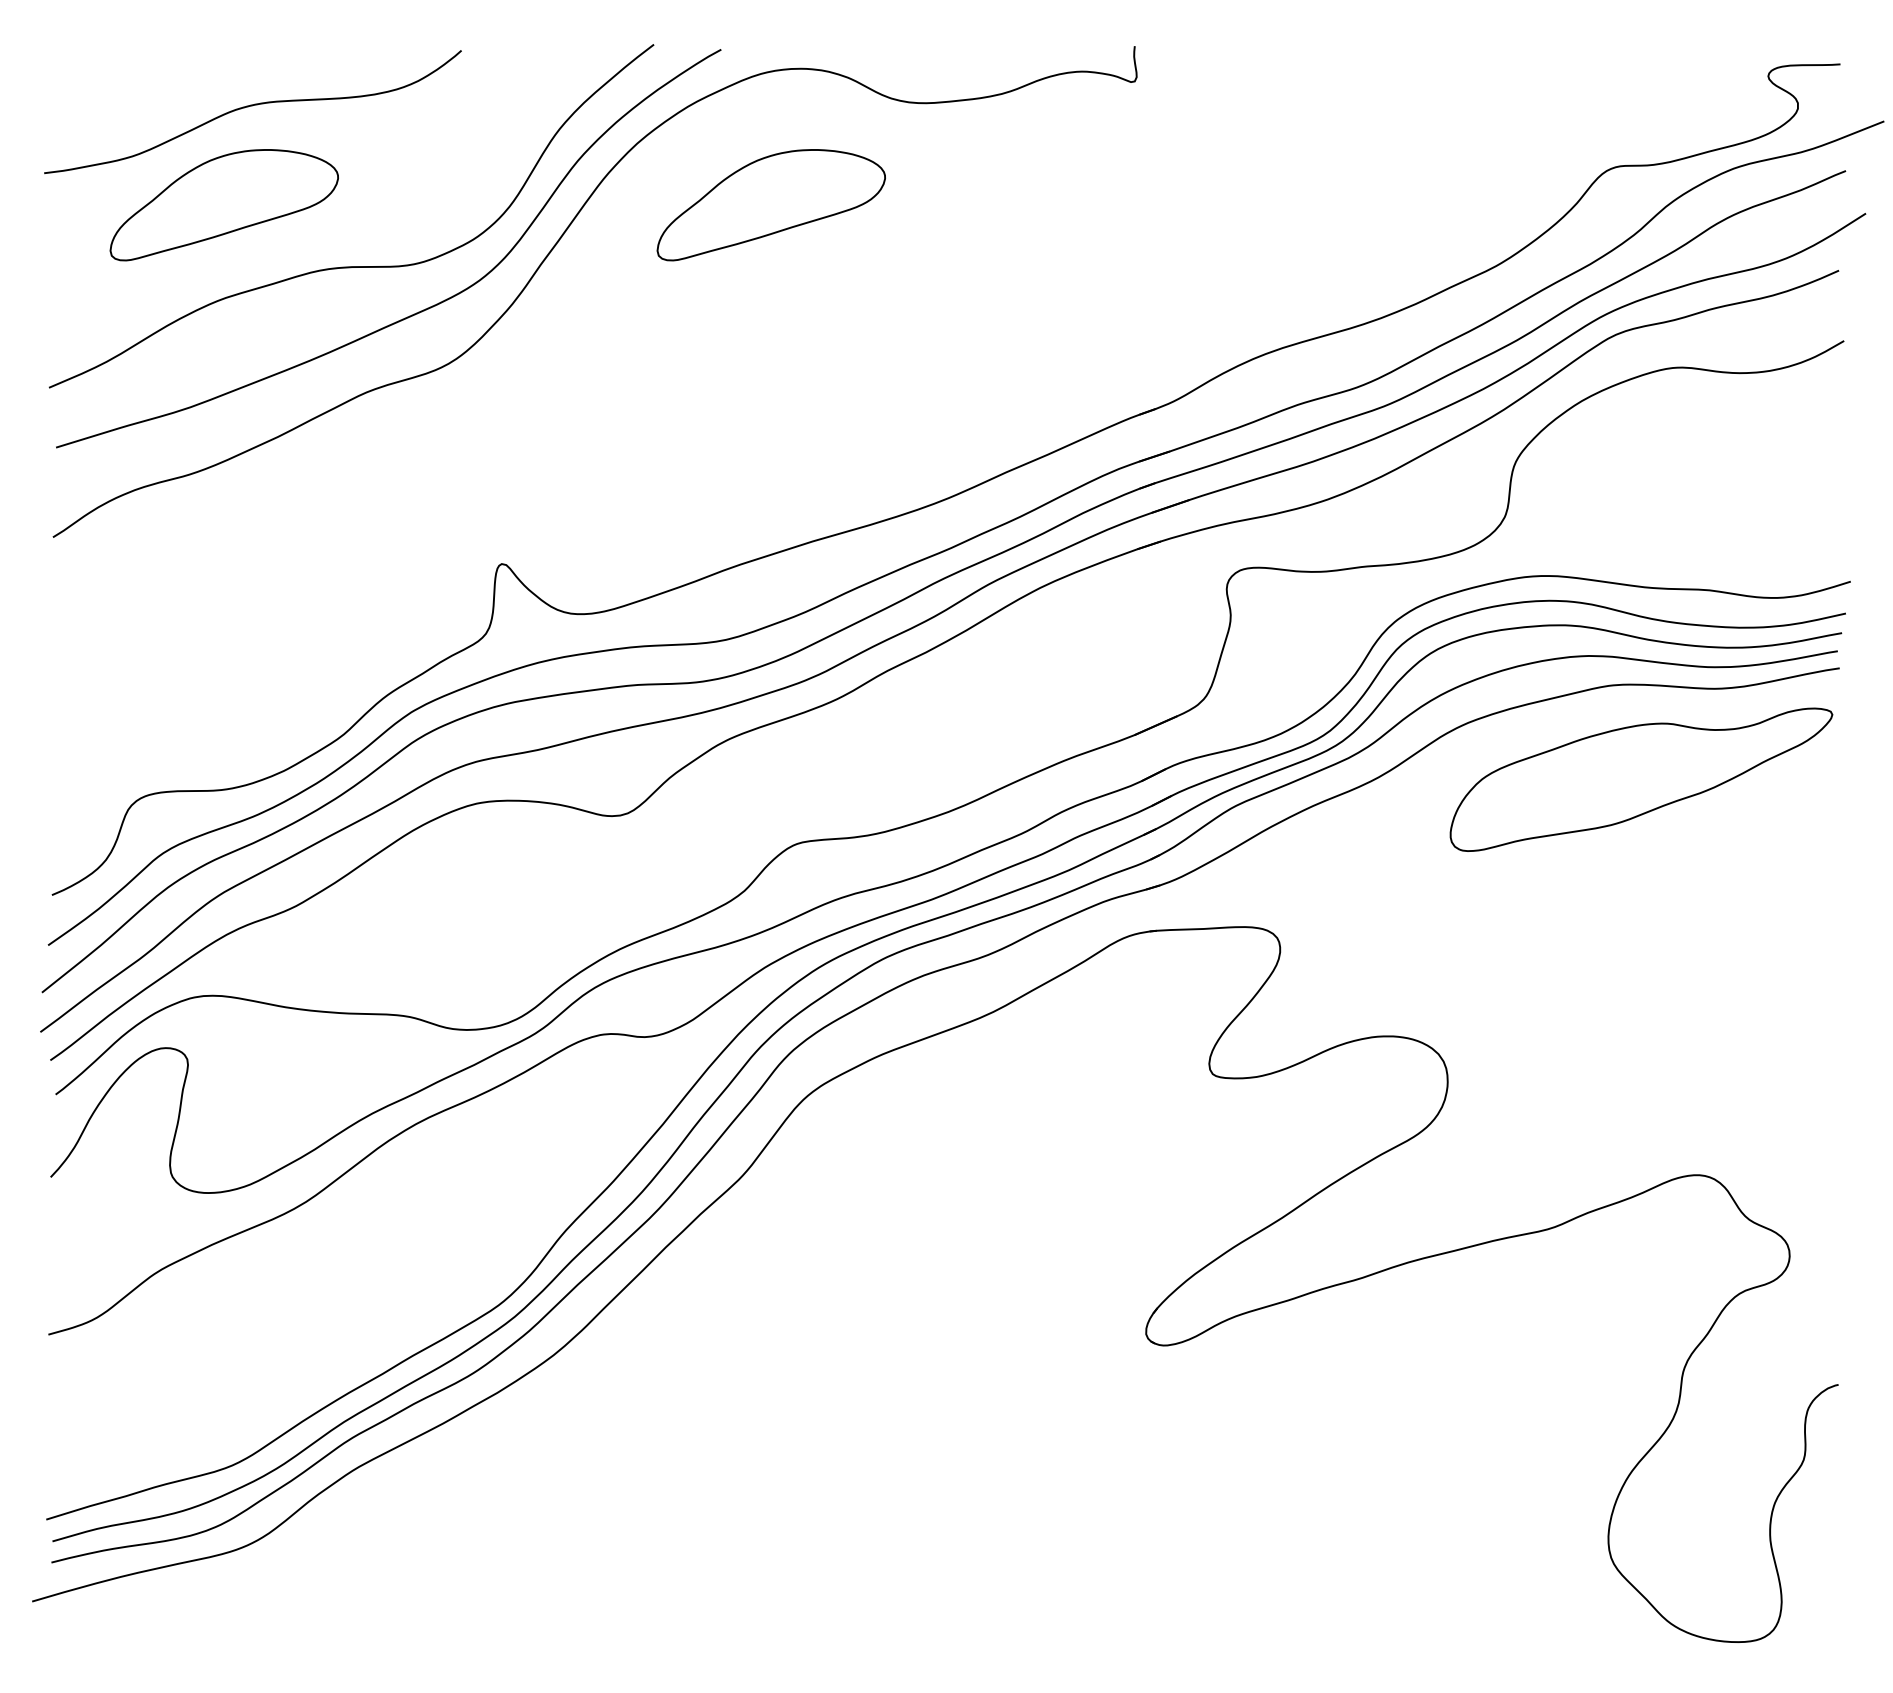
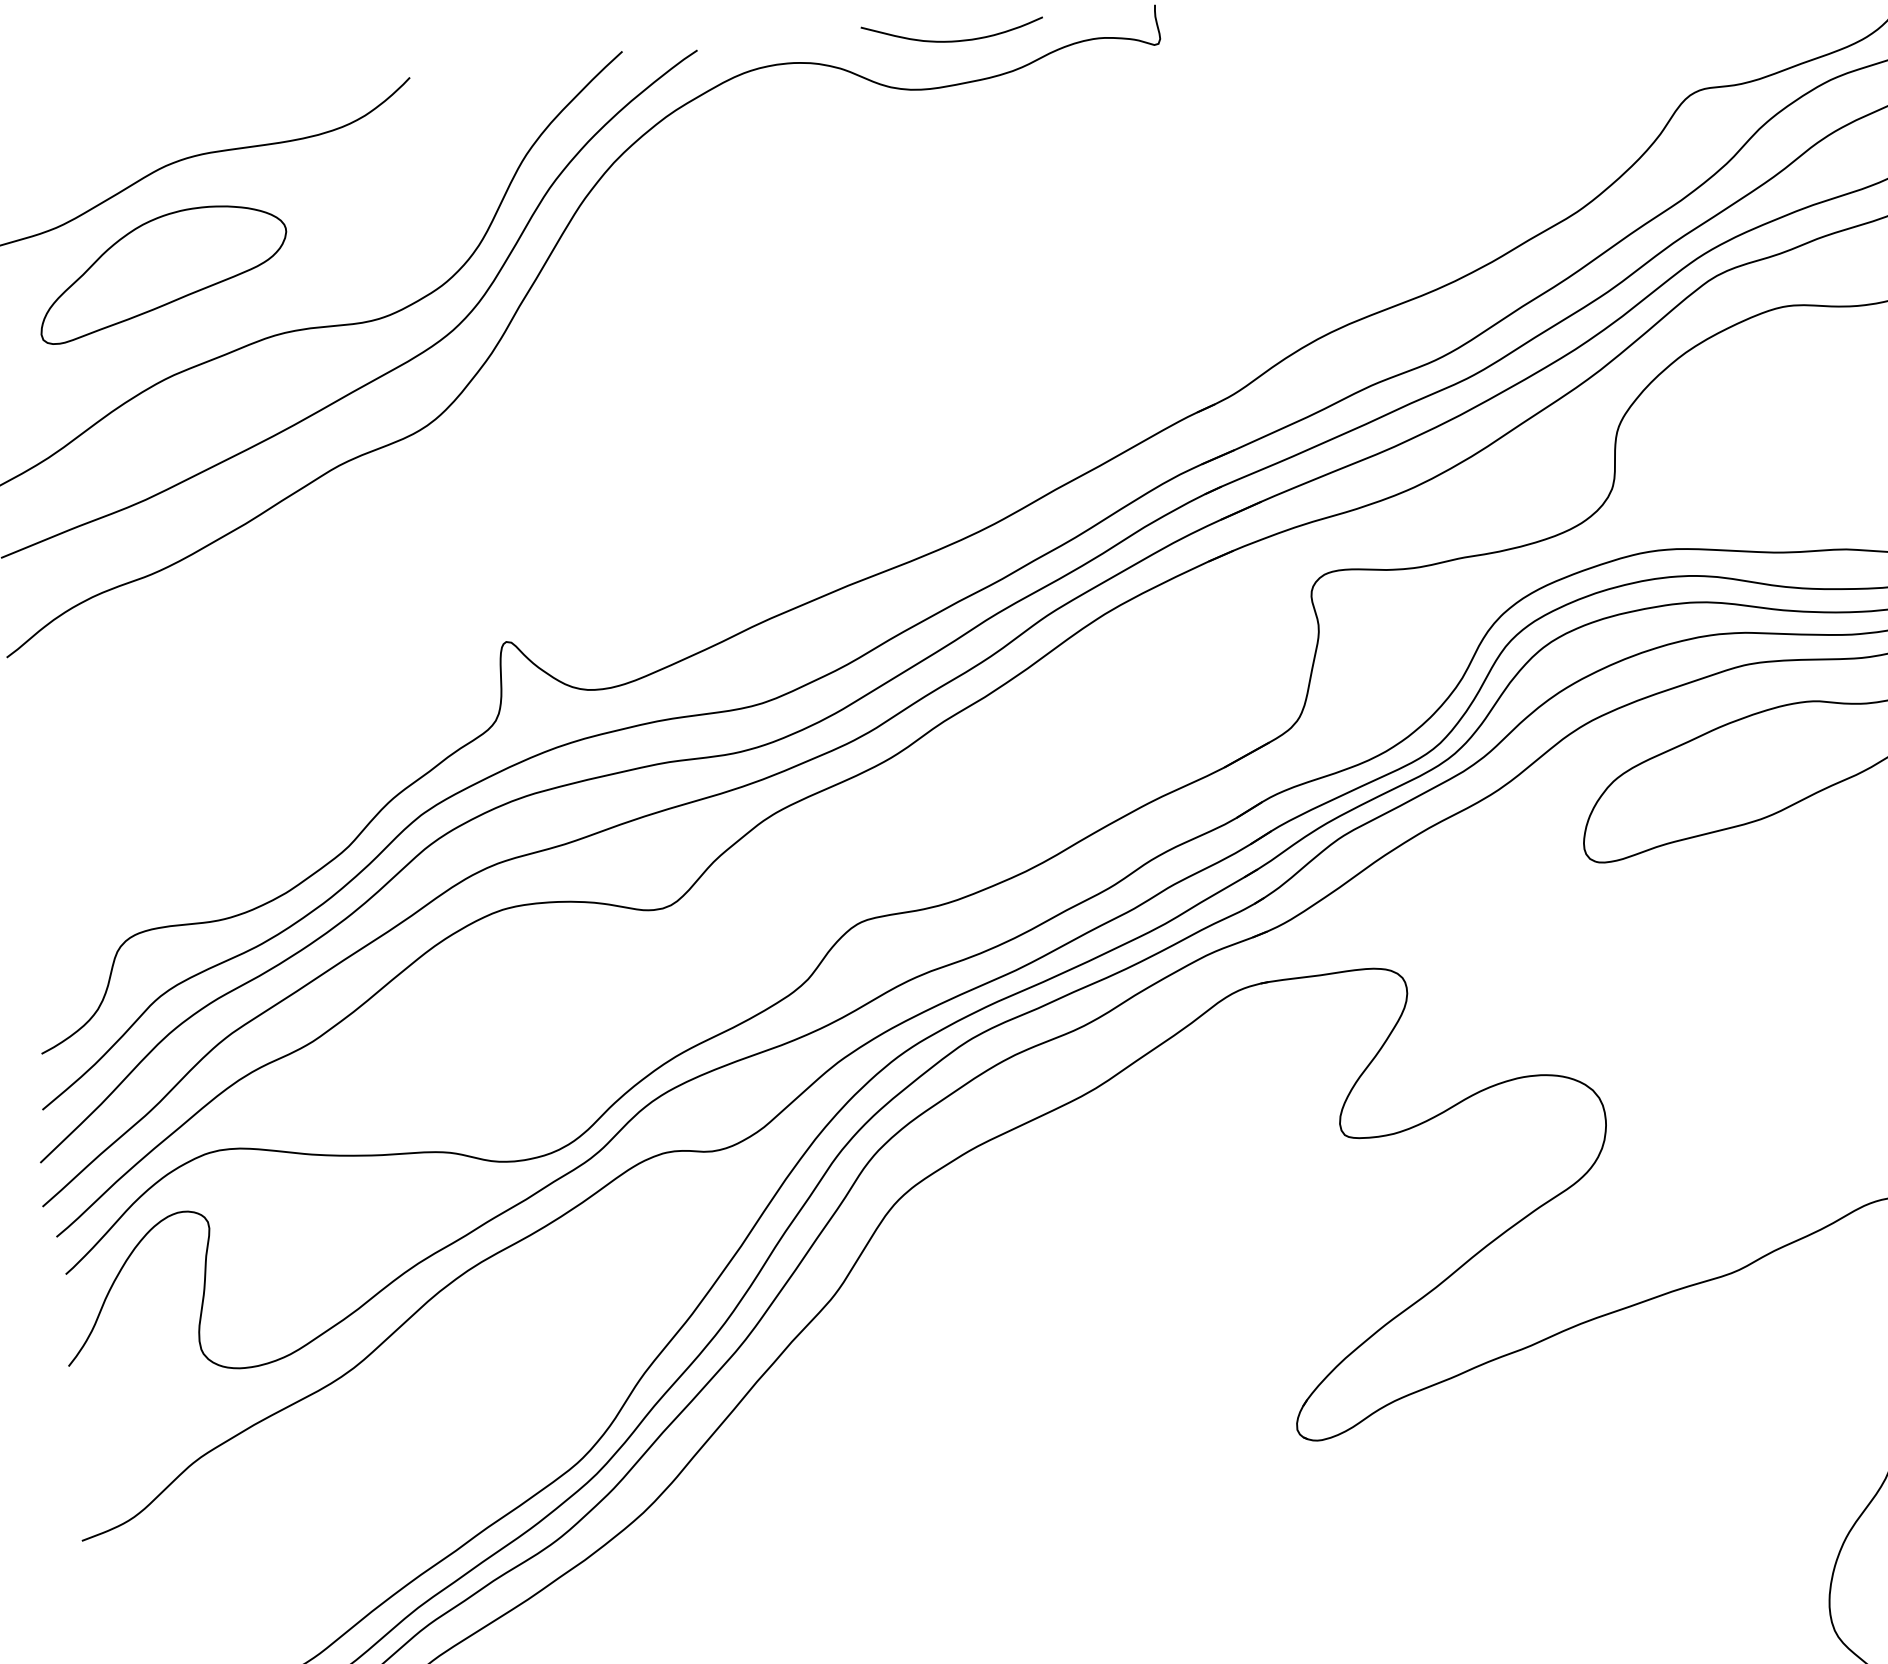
curve: (951, 61) -> (953, 40), added
part: (770, 205) -> (767, 217), removed

